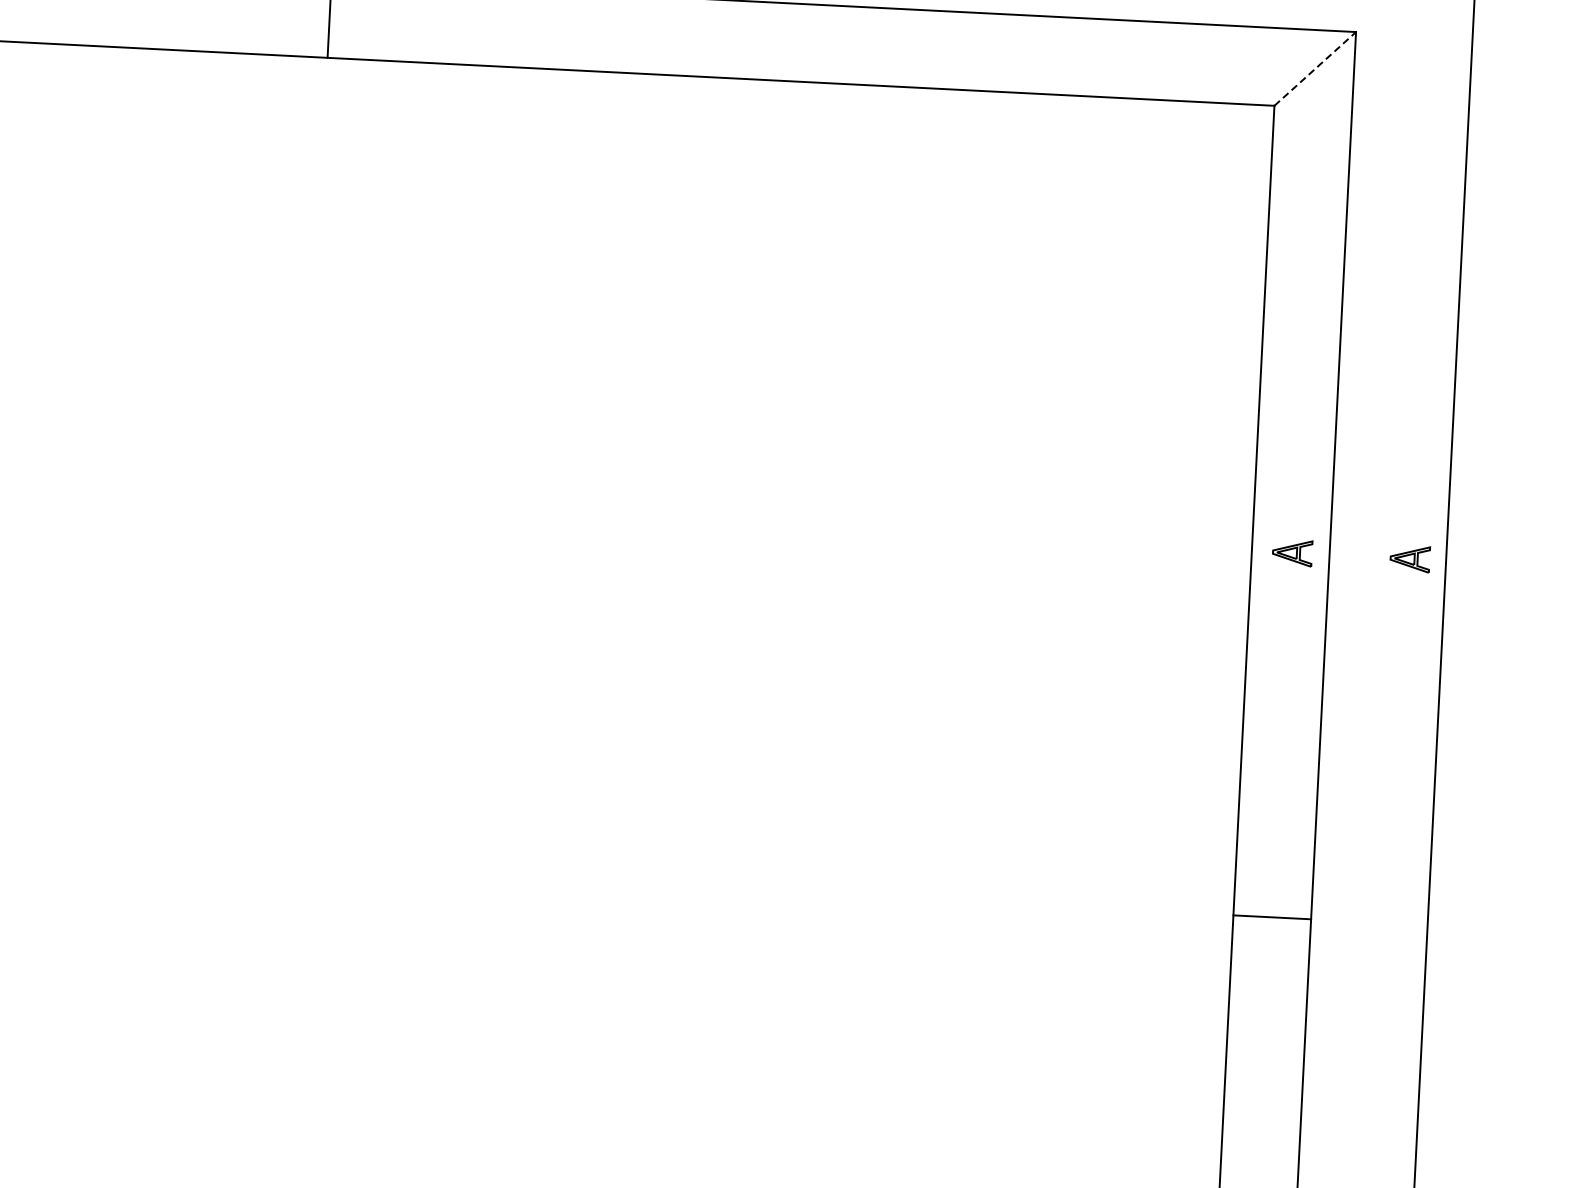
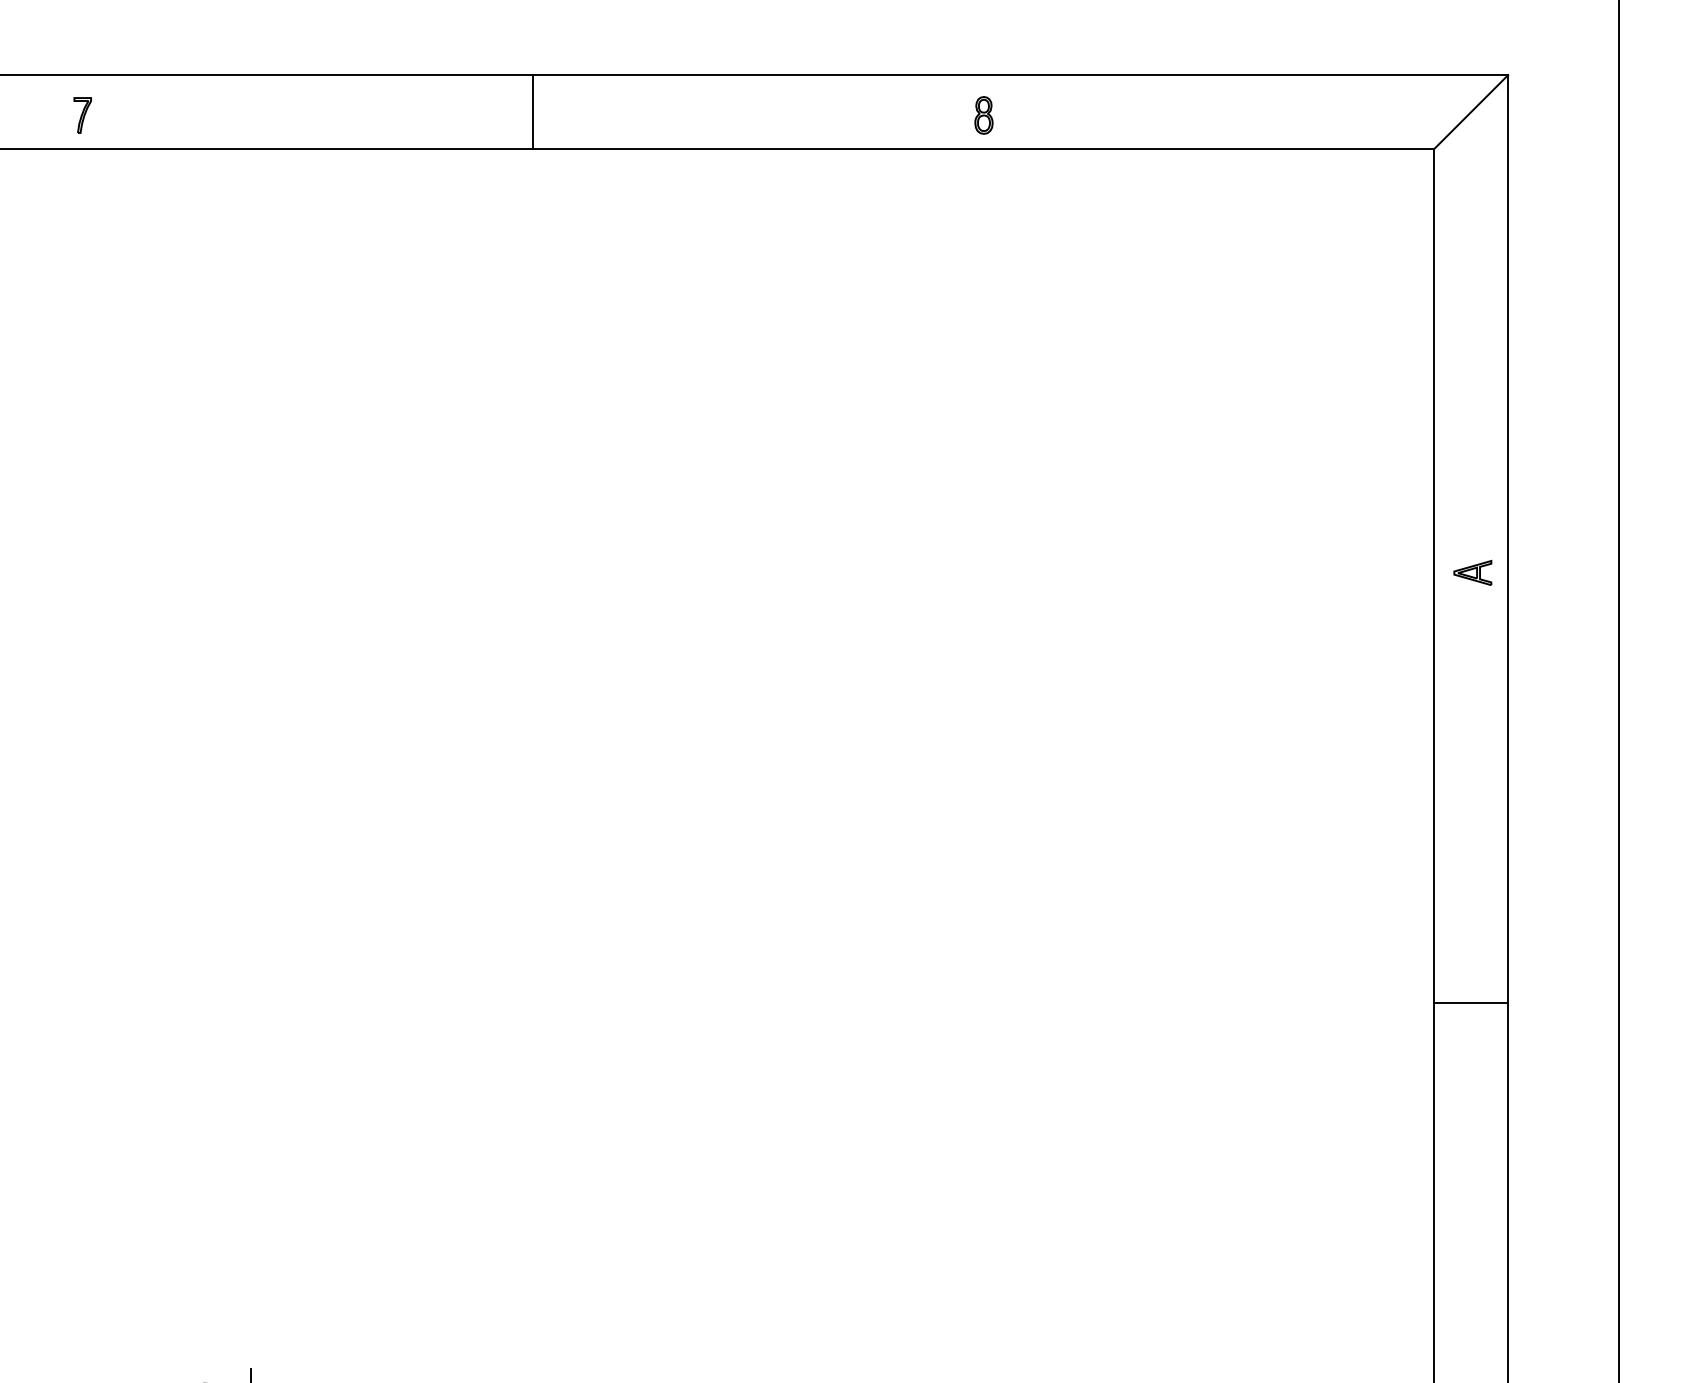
part: (802, 46) -> (983, 115), added
line: (1315, 68) -> (1471, 111), dashed -> solid
part: (1409, 558) -> (1584, 572), removed
line: (1272, 916) -> (1471, 1002), moved

